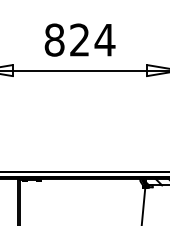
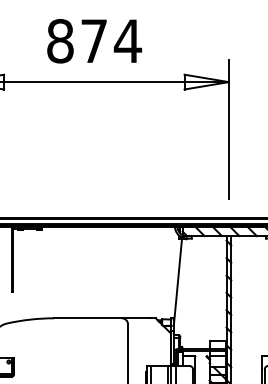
text: (79, 39) -> (93, 40), 824 -> 874

